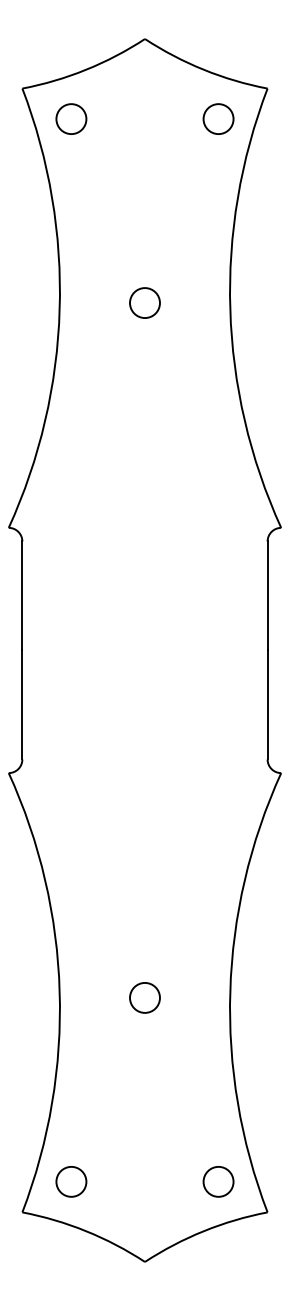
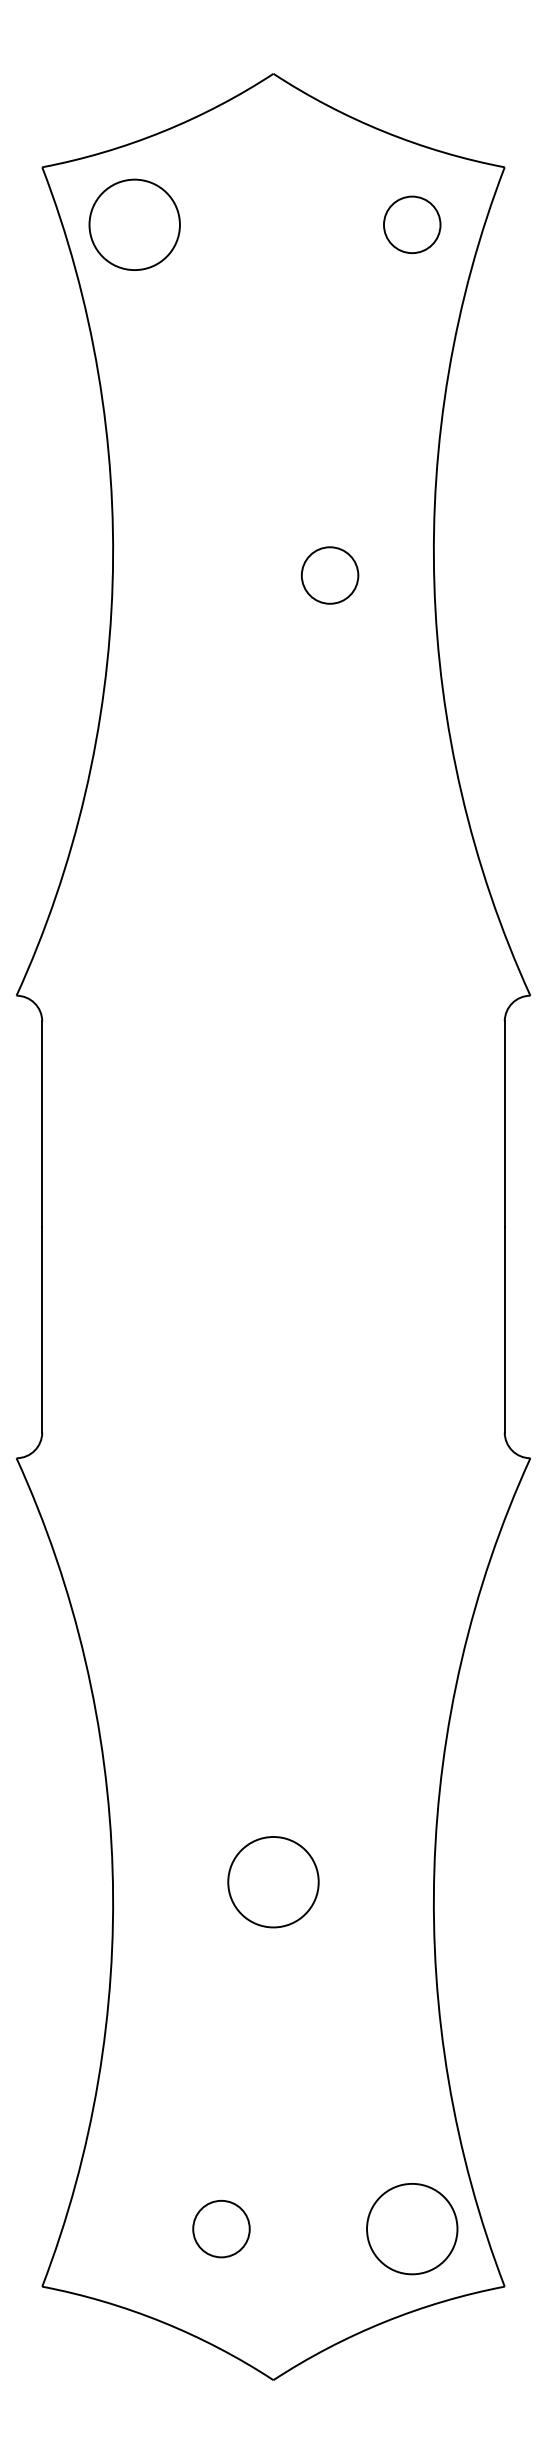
circle: (71, 119) -> (134, 225), size x1.6
circle: (144, 302) -> (329, 574), moved
circle: (144, 997) -> (272, 1881), size x1.6
circle: (71, 1181) -> (221, 2228), moved
circle: (218, 1181) -> (412, 2228), size x1.6

